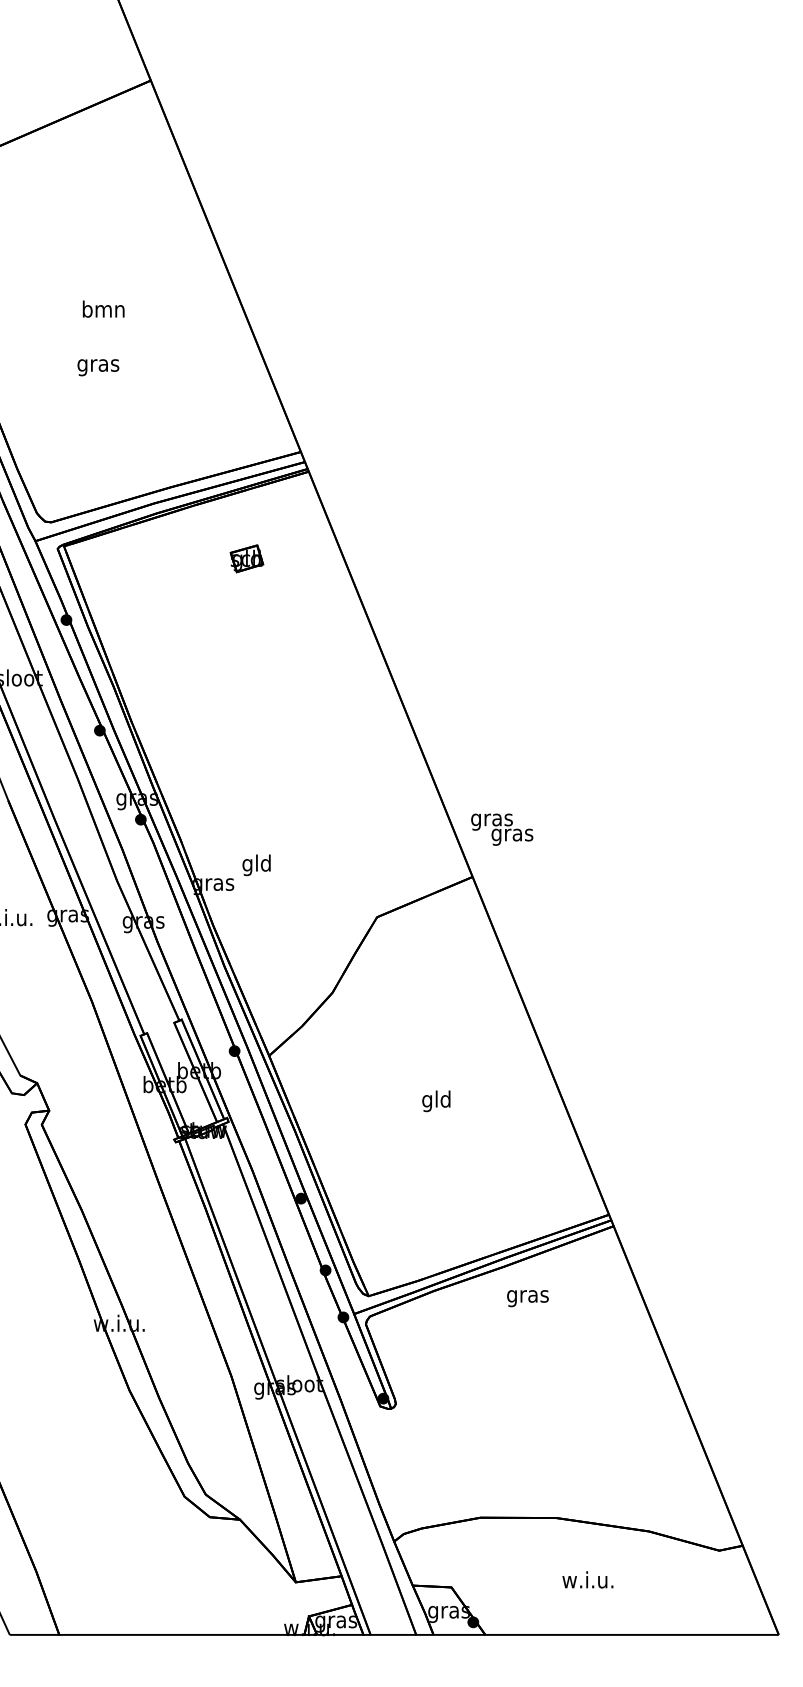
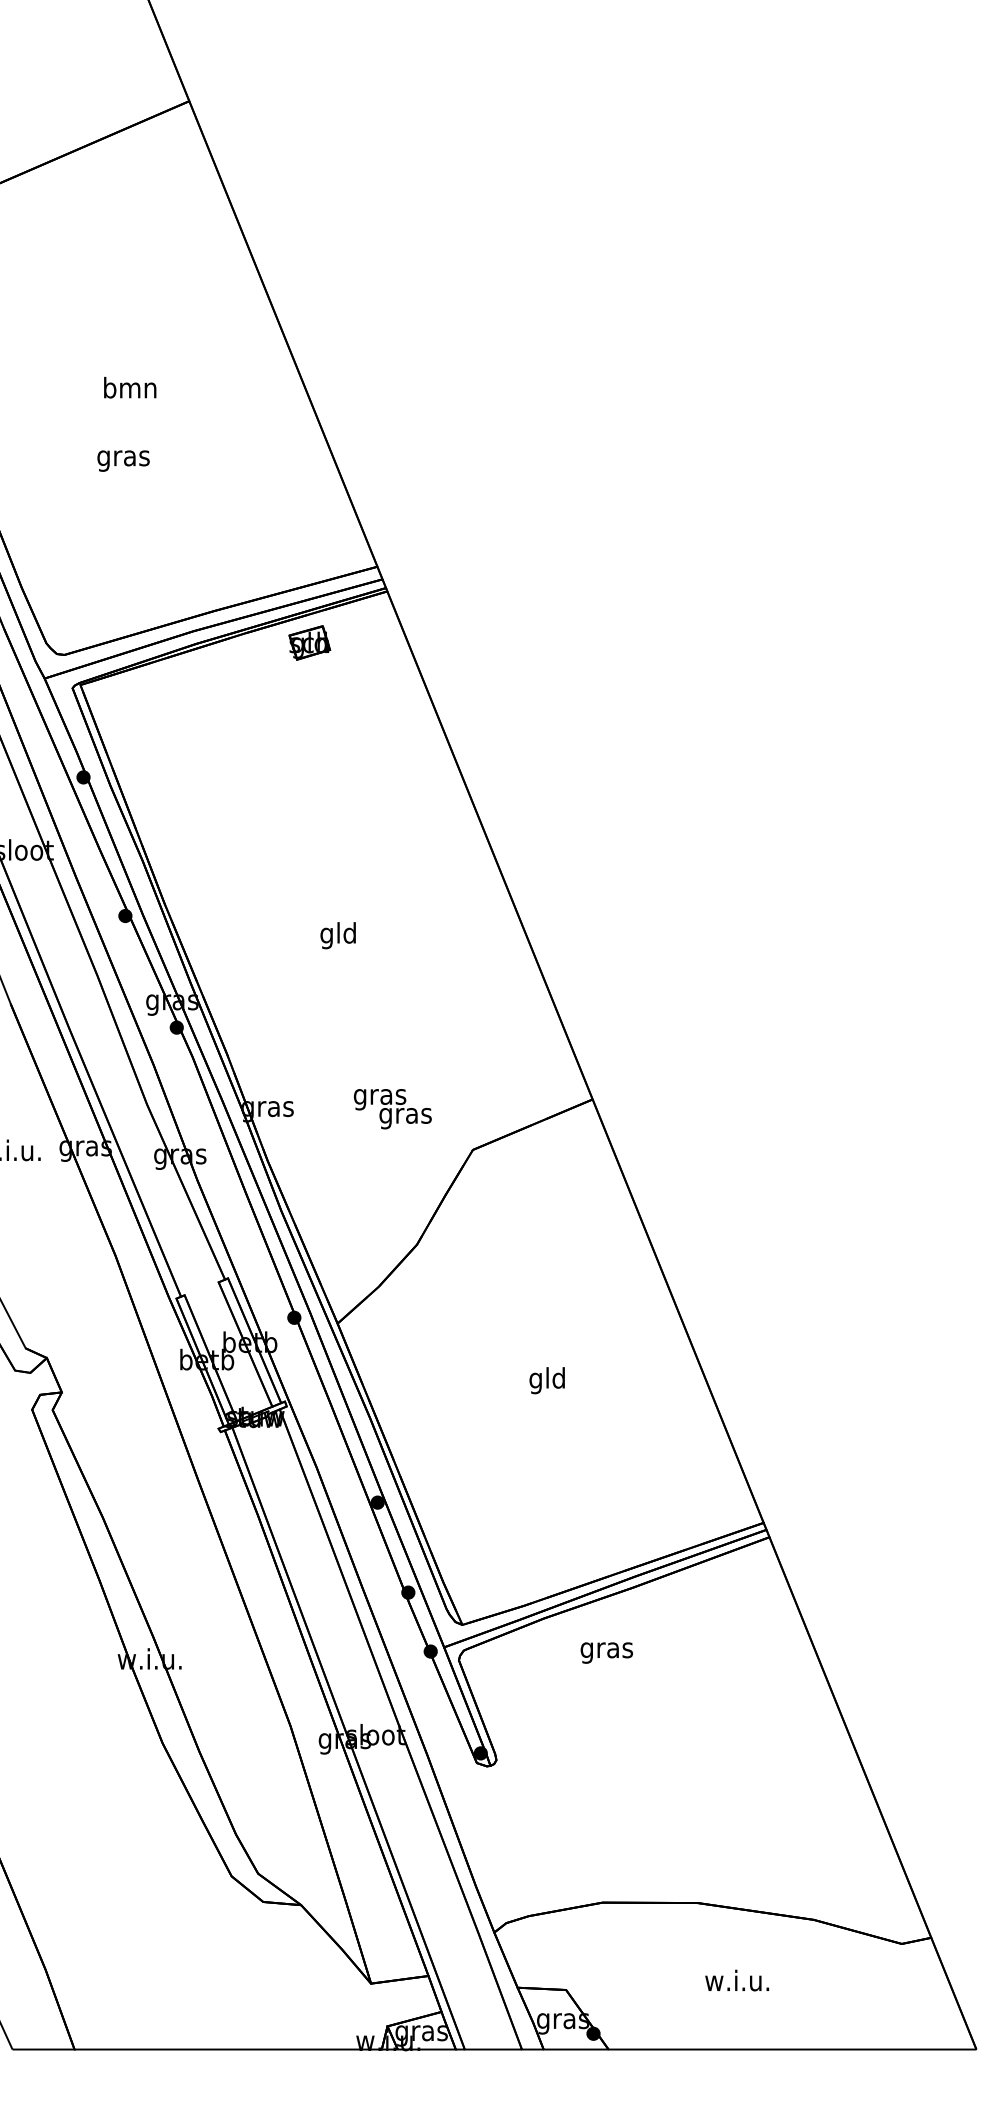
part: (246, 558) -> (309, 642), moved
text: (502, 829) -> (393, 1108), moved
text: (256, 865) -> (338, 935), moved
text: (527, 1298) -> (606, 1652), moved

